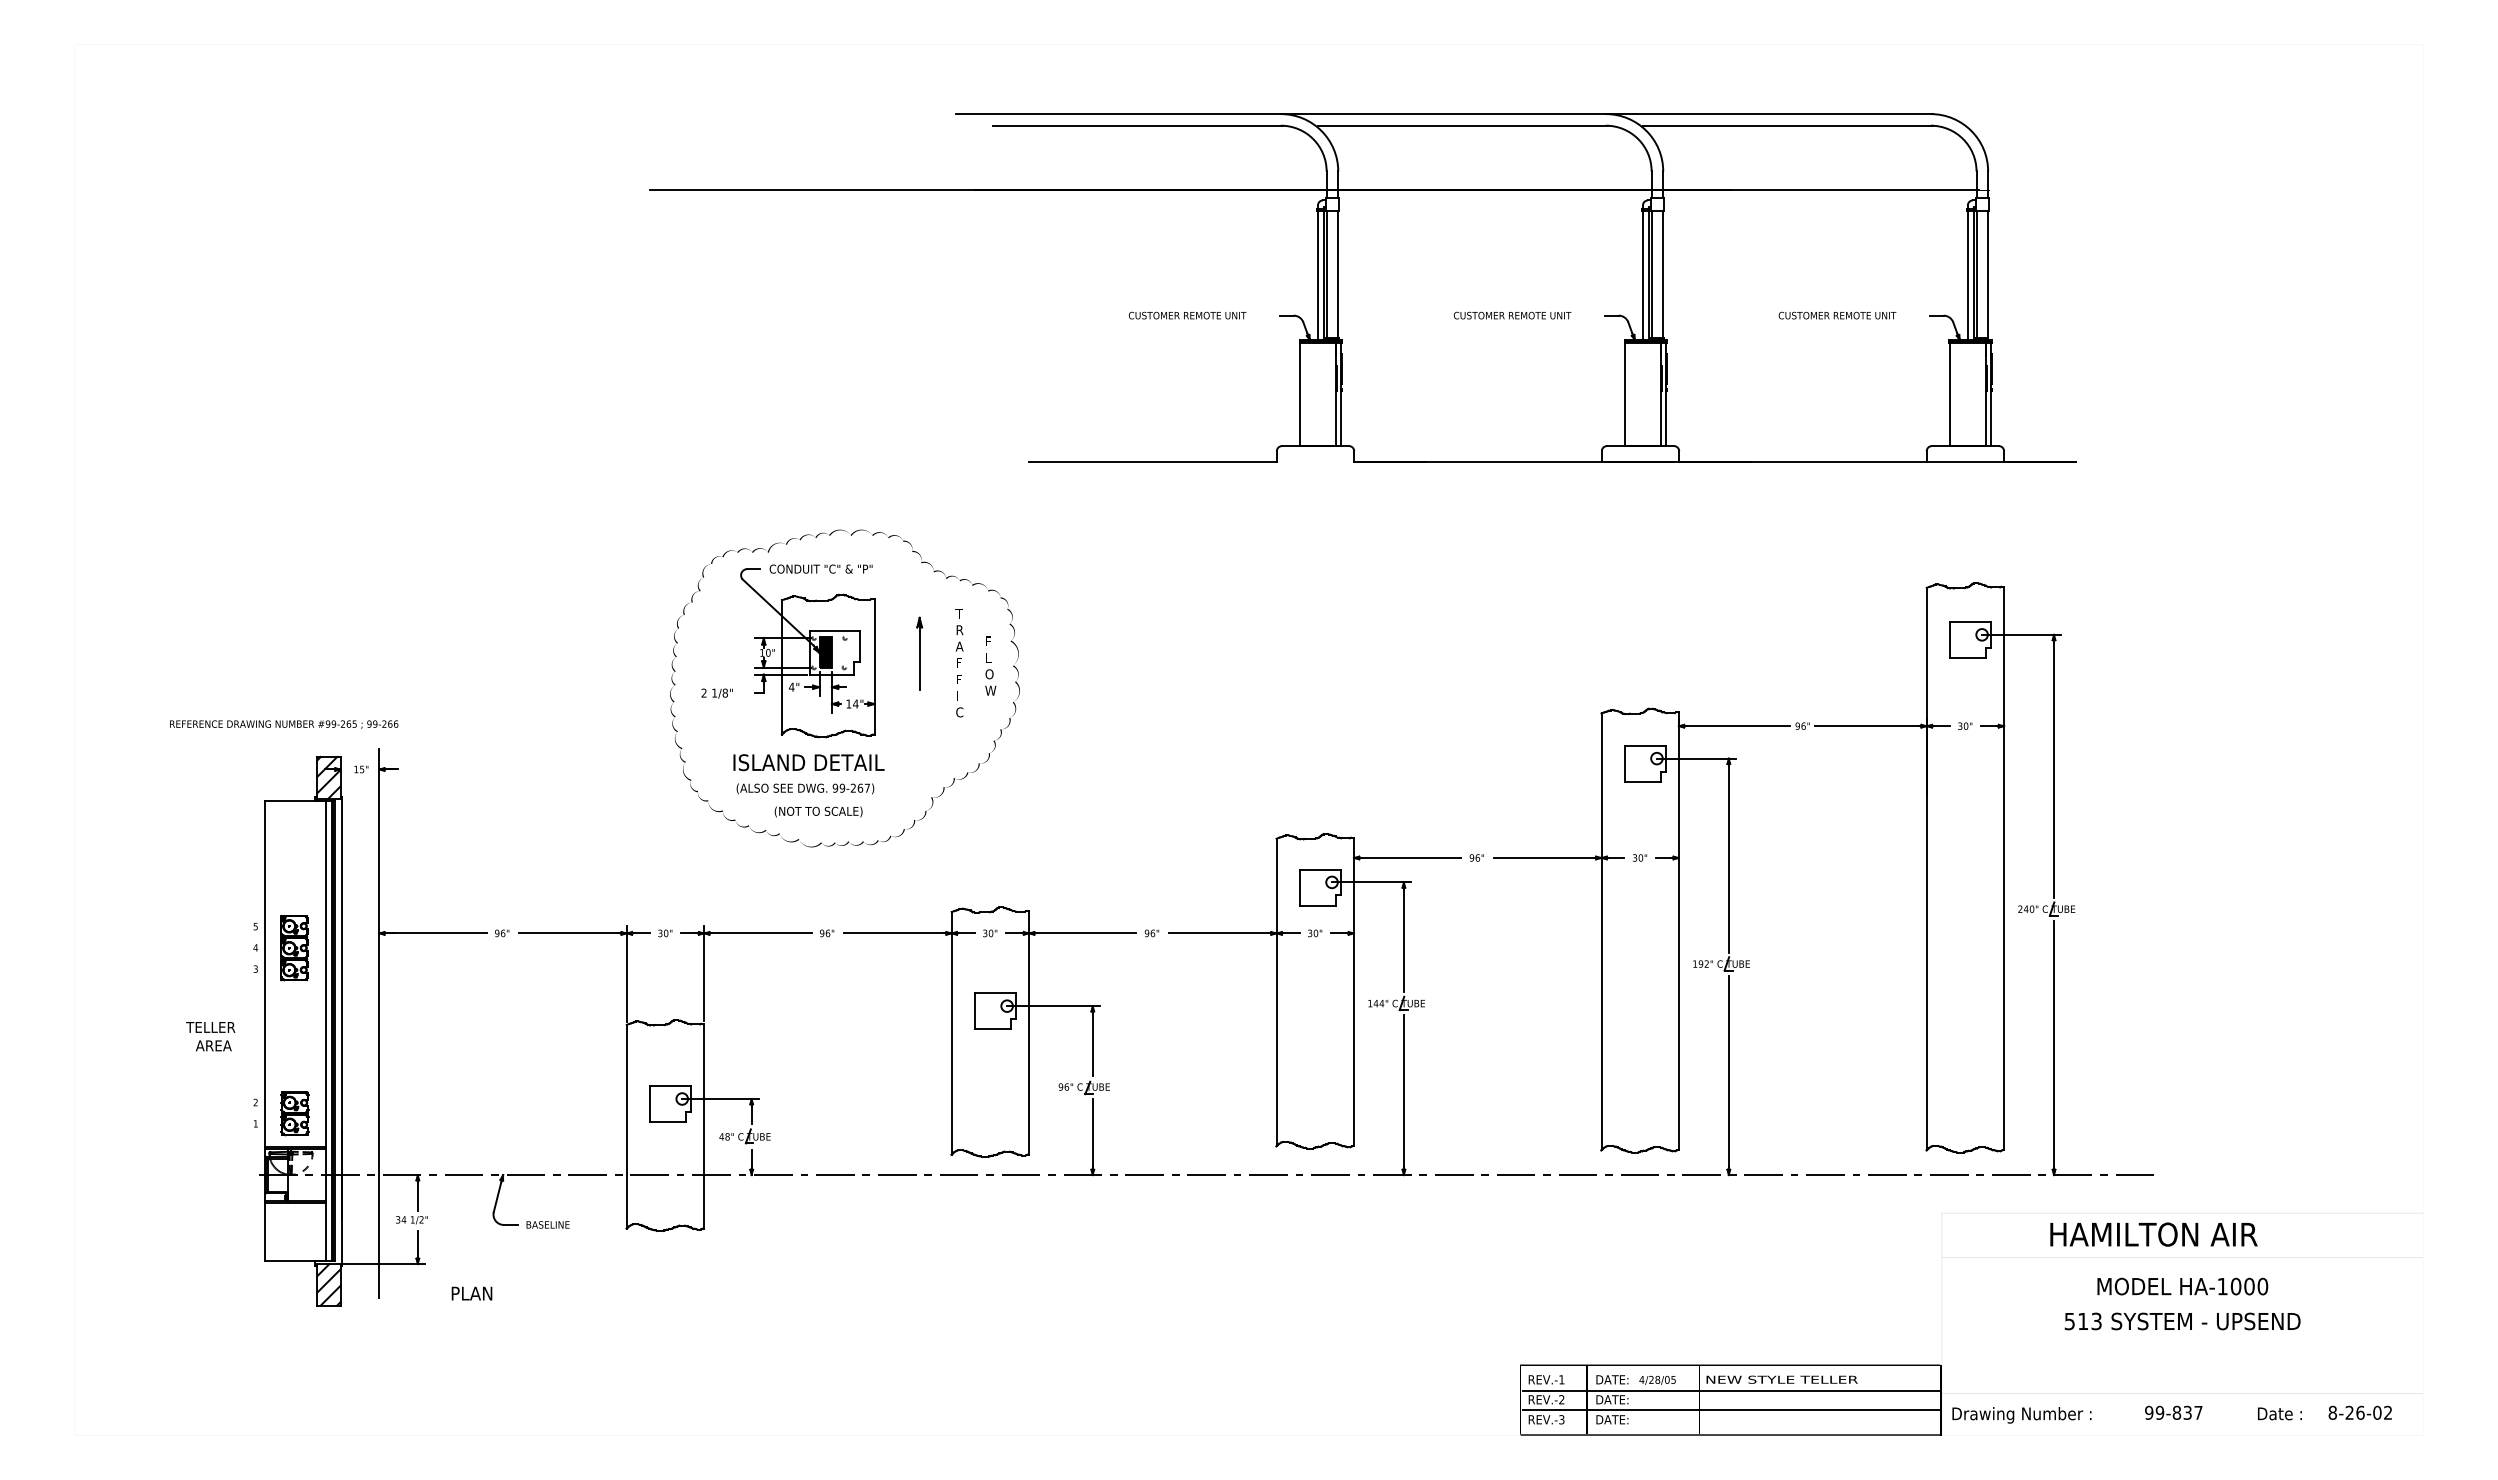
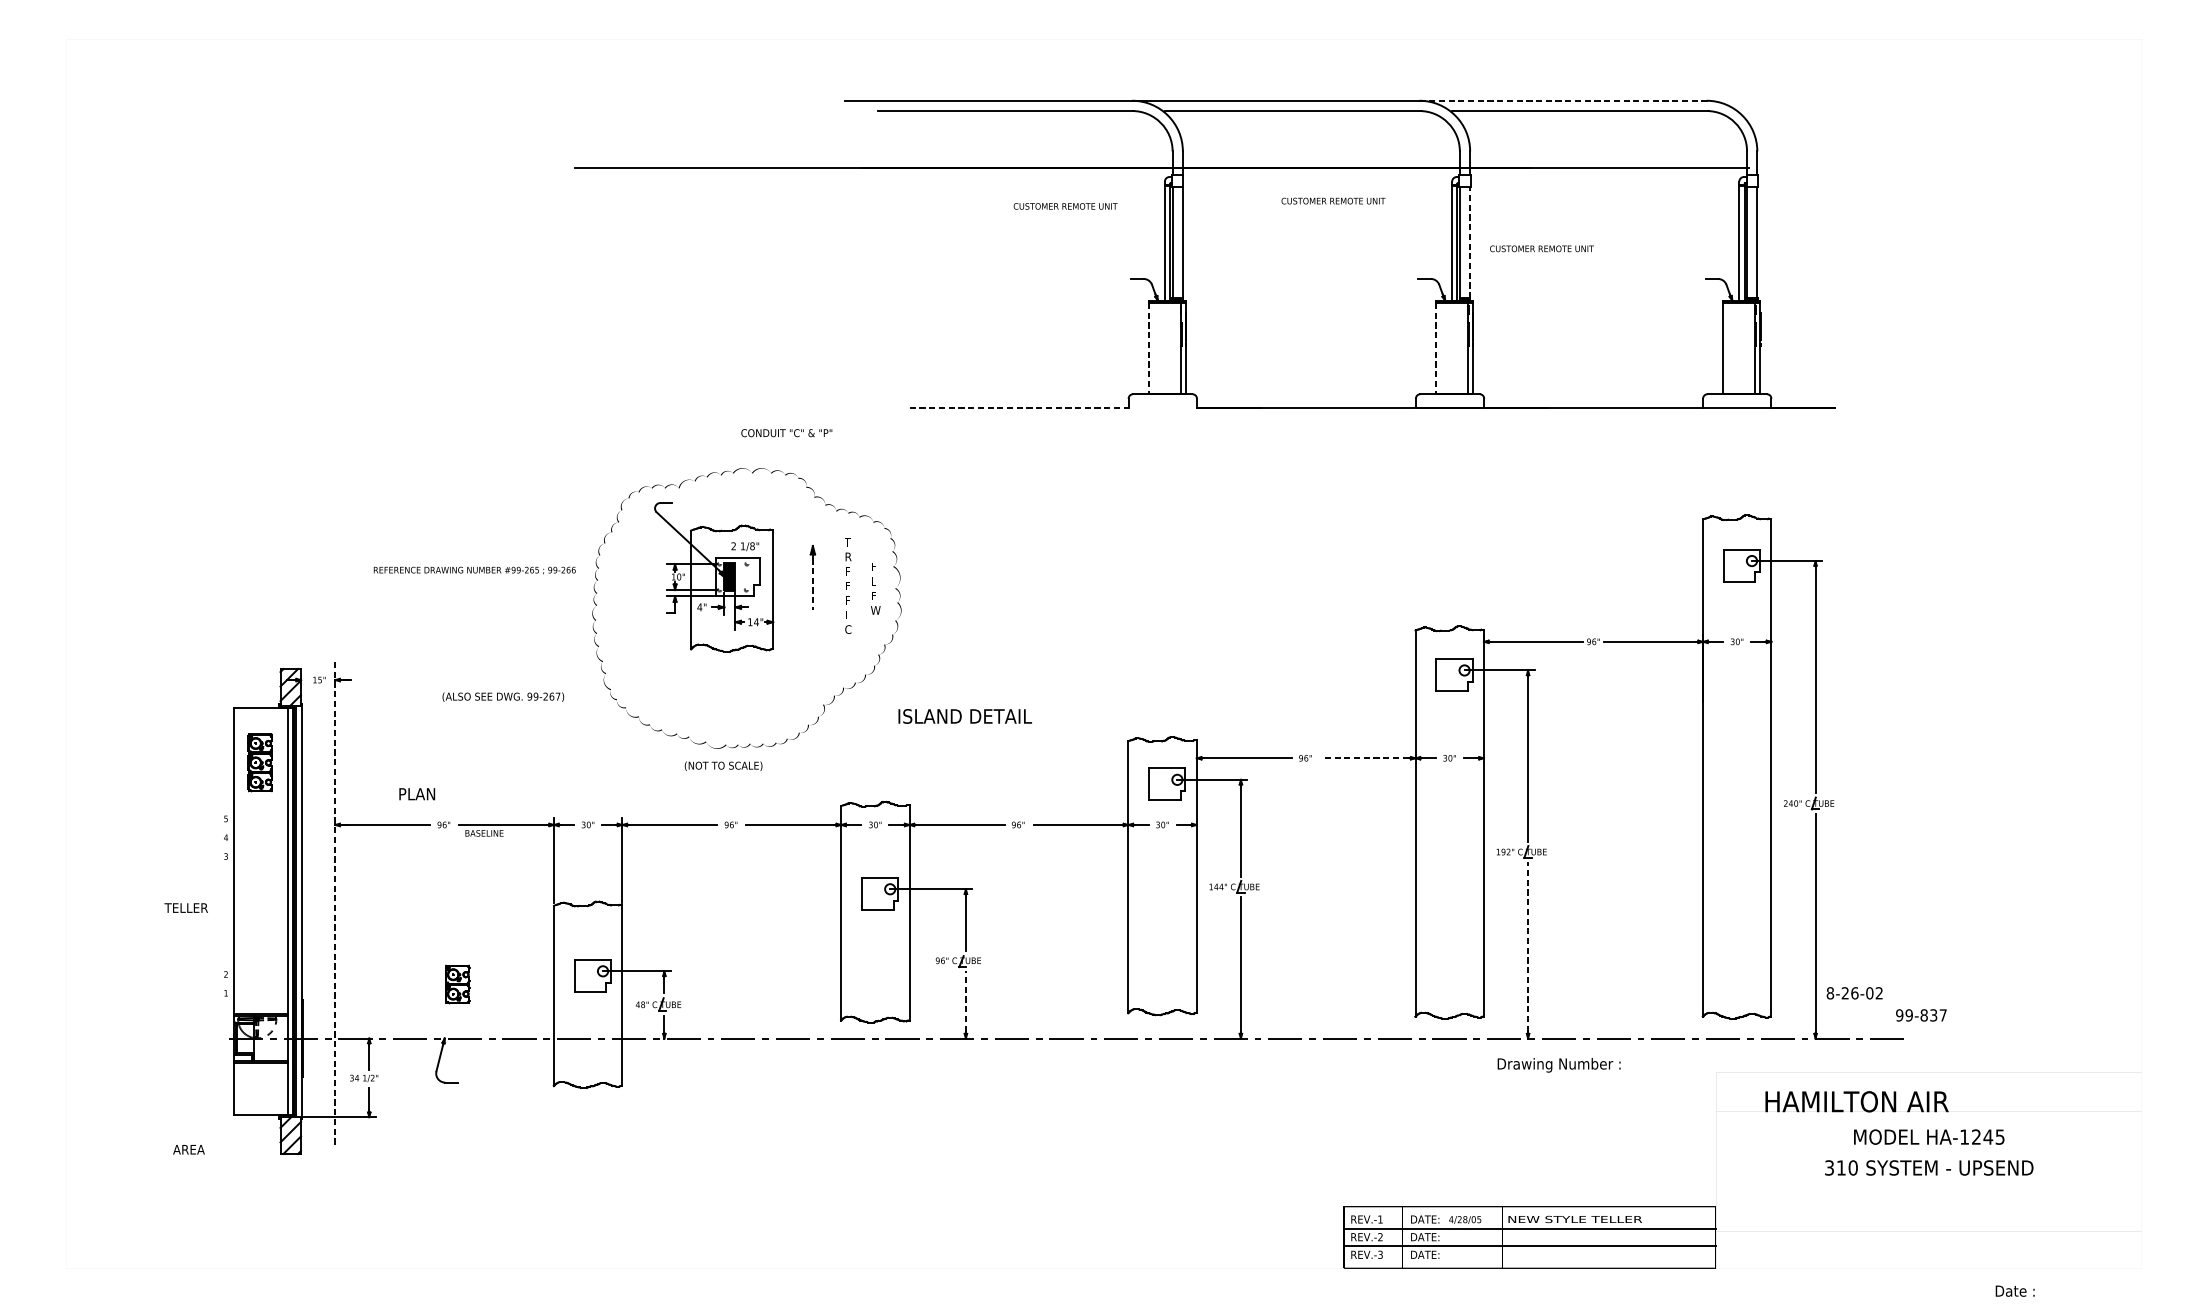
line: (1769, 114) -> (1564, 101), solid -> dashed
line: (1663, 273) -> (1470, 241), solid -> dashed
text: (1187, 315) -> (1065, 206), moved
text: (1512, 315) -> (1333, 201), moved
text: (1837, 315) -> (1541, 248), moved
line: (1299, 394) -> (1148, 348), solid -> dashed
line: (1624, 394) -> (1435, 348), solid -> dashed
line: (1153, 461) -> (1019, 407), solid -> dashed
text: (820, 568) -> (786, 432), moved
text: (959, 646) -> (848, 571), A -> F
line: (919, 661) -> (812, 584), solid -> dashed
text: (989, 674) -> (874, 596), O -> F
text: (716, 693) -> (744, 546), moved
text: (284, 724) -> (475, 570), moved
text: (808, 762) -> (964, 716), moved
text: (805, 788) -> (503, 696), moved
text: (818, 811) -> (723, 765), moved
line: (1543, 858) -> (1364, 758), solid -> dashed
part: (294, 948) -> (260, 763), moved
line: (379, 1023) -> (335, 904), solid -> dashed
text: (213, 1045) -> (188, 1149), moved
line: (1728, 1071) -> (1527, 947), solid -> dashed
part: (294, 1113) -> (457, 984), moved
line: (1092, 1132) -> (965, 1000), solid -> dashed
text: (547, 1224) -> (483, 832), moved
text: (2153, 1234) -> (1856, 1101), moved
text: (2249, 1286) -> (1988, 1137), HA-1000 -> HA-1245
text: (471, 1293) -> (416, 794), moved
text: (2083, 1321) -> (1841, 1167), 513 -> 310
text: (2173, 1412) -> (1921, 1015), moved
text: (2359, 1412) -> (1853, 992), moved
text: (2279, 1413) -> (2014, 1290), moved
text: (2021, 1415) -> (1558, 1065), moved

